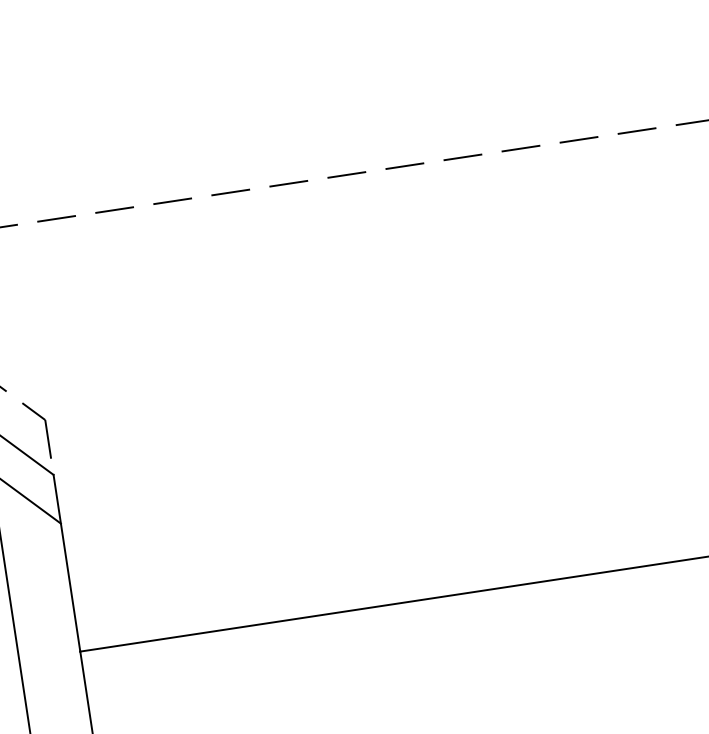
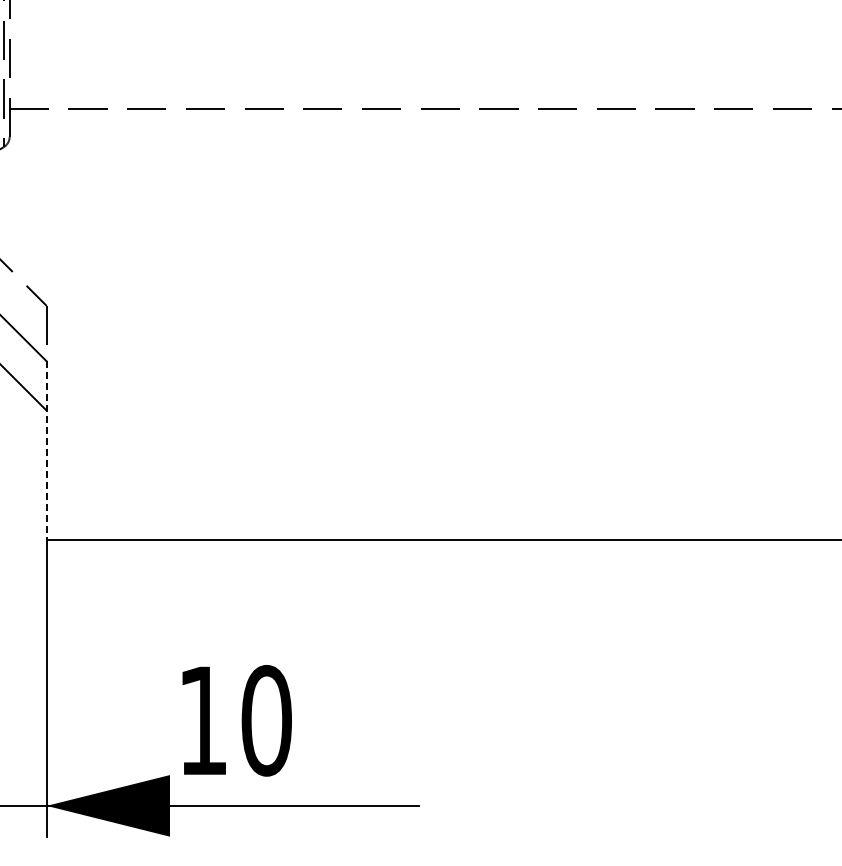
line: (66, 564) -> (46, 451), solid -> dashed

